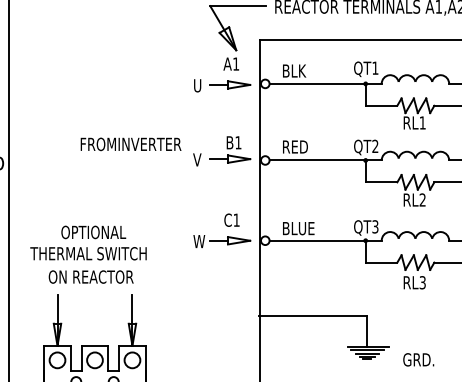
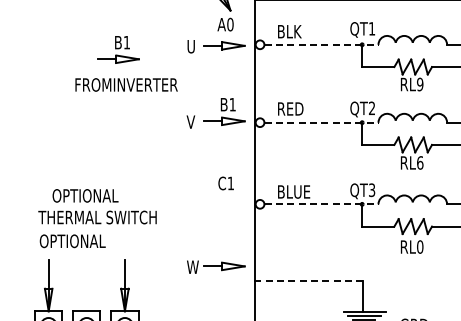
text: (236, 63) -> (230, 24), A1 -> A0
line: (326, 83) -> (322, 44), solid -> dashed
part: (126, 88) -> (118, 49), added
text: (422, 122) -> (419, 84), RL1 -> RL9
text: (130, 144) -> (126, 85), moved
line: (326, 160) -> (322, 122), solid -> dashed
text: (422, 199) -> (419, 162), RL2 -> RL6
line: (326, 240) -> (322, 204), solid -> dashed
part: (222, 241) -> (216, 267), moved
text: (88, 253) -> (97, 217), moved
text: (96, 276) -> (88, 240), ON REACTOR -> OPTIONAL
text: (422, 282) -> (419, 246), RL3 -> RL0
line: (313, 316) -> (309, 281), solid -> dashed

